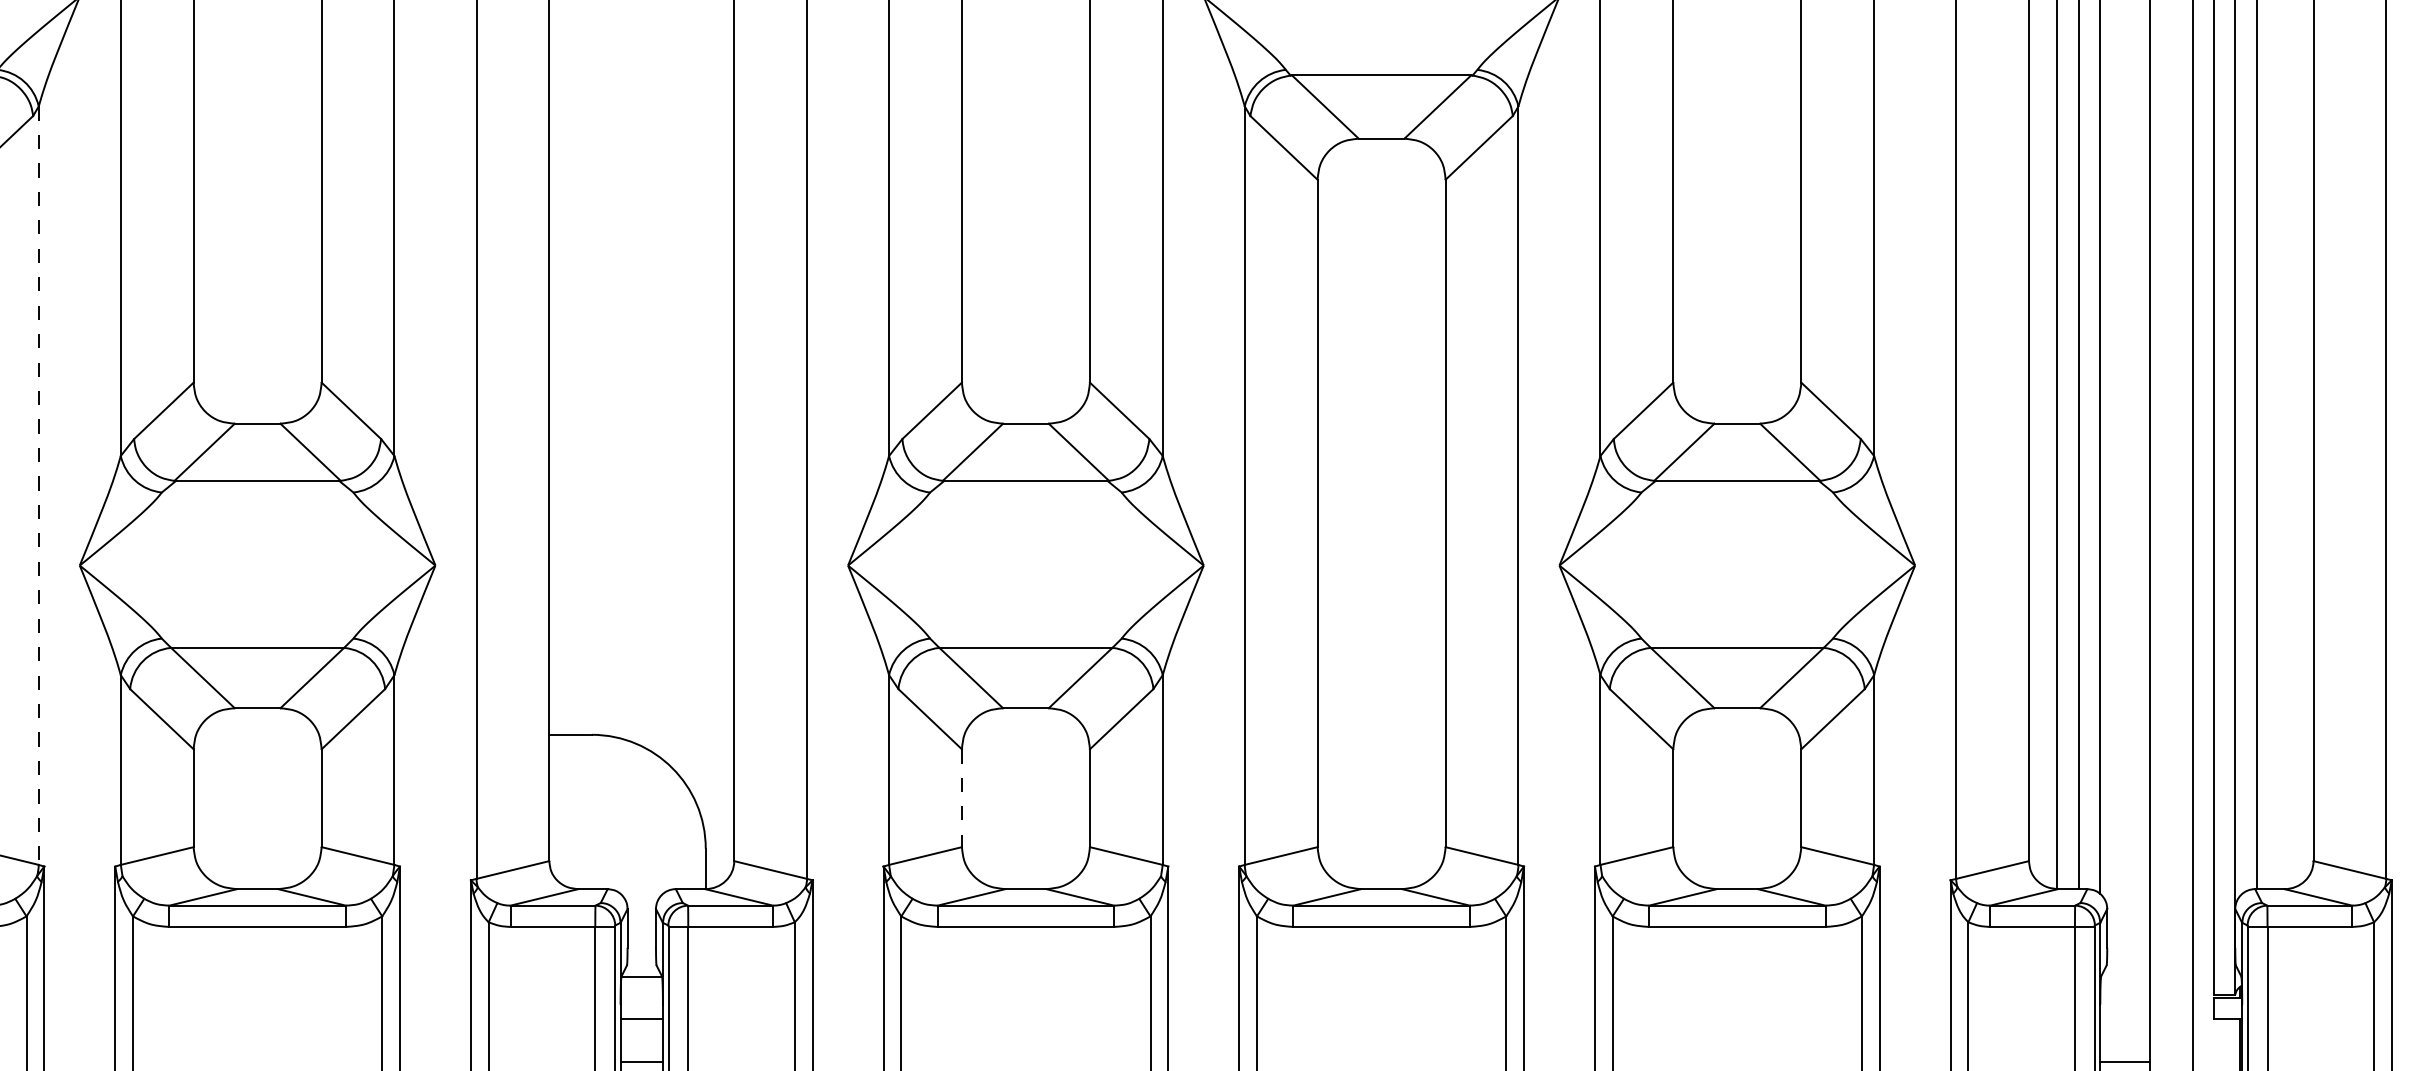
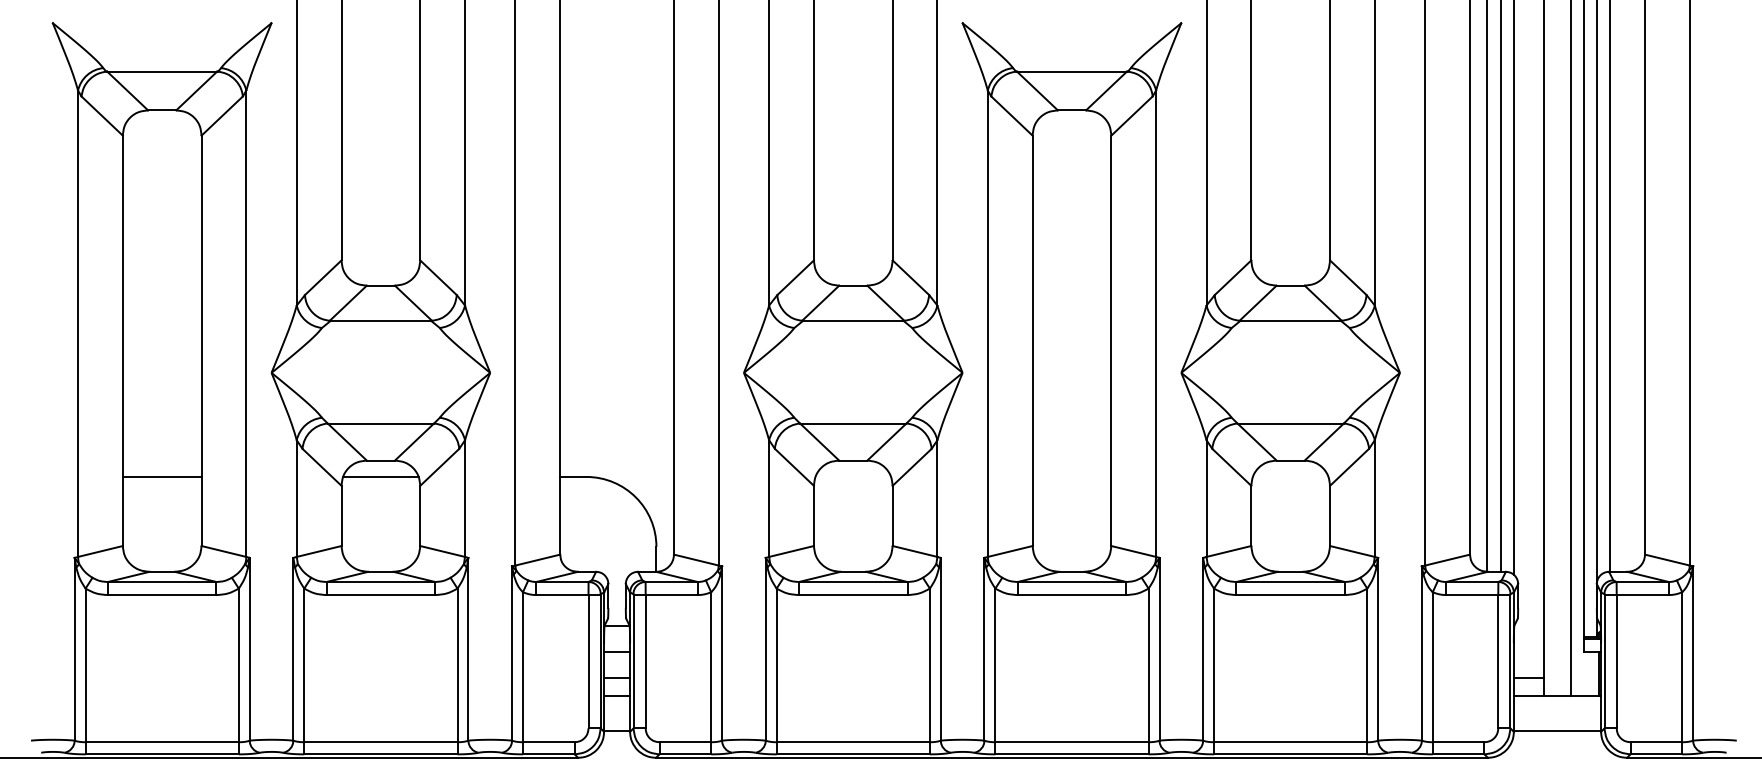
line: (39, 486) -> (246, 324), dashed -> solid
line: (256, 734) -> (380, 476), added
line: (961, 799) -> (813, 516), dashed -> solid

